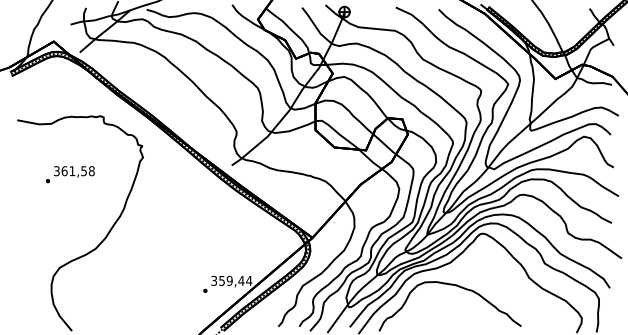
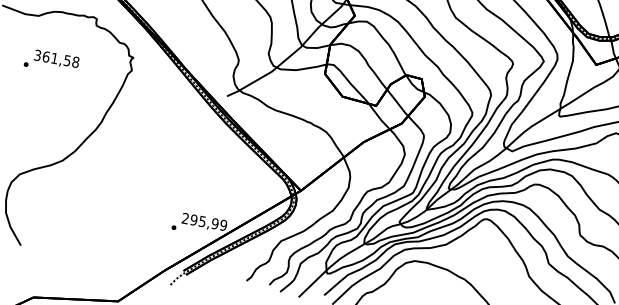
text: (70, 174) -> (51, 61), moved
text: (231, 280) -> (204, 221), 359,44 -> 295,99

